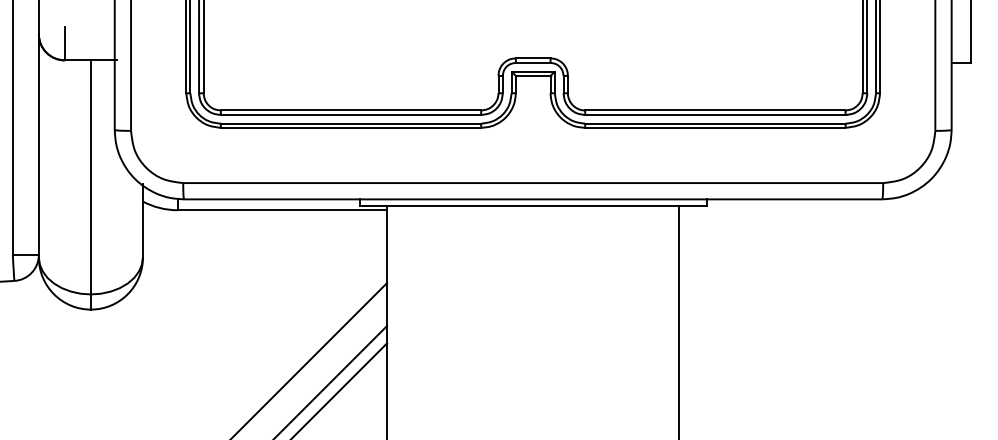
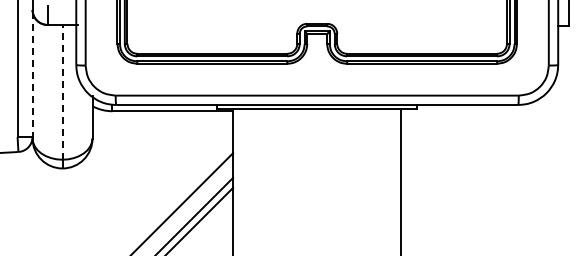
line: (38, 144) -> (32, 73), solid -> dashed
line: (90, 175) -> (62, 91), solid -> dashed

